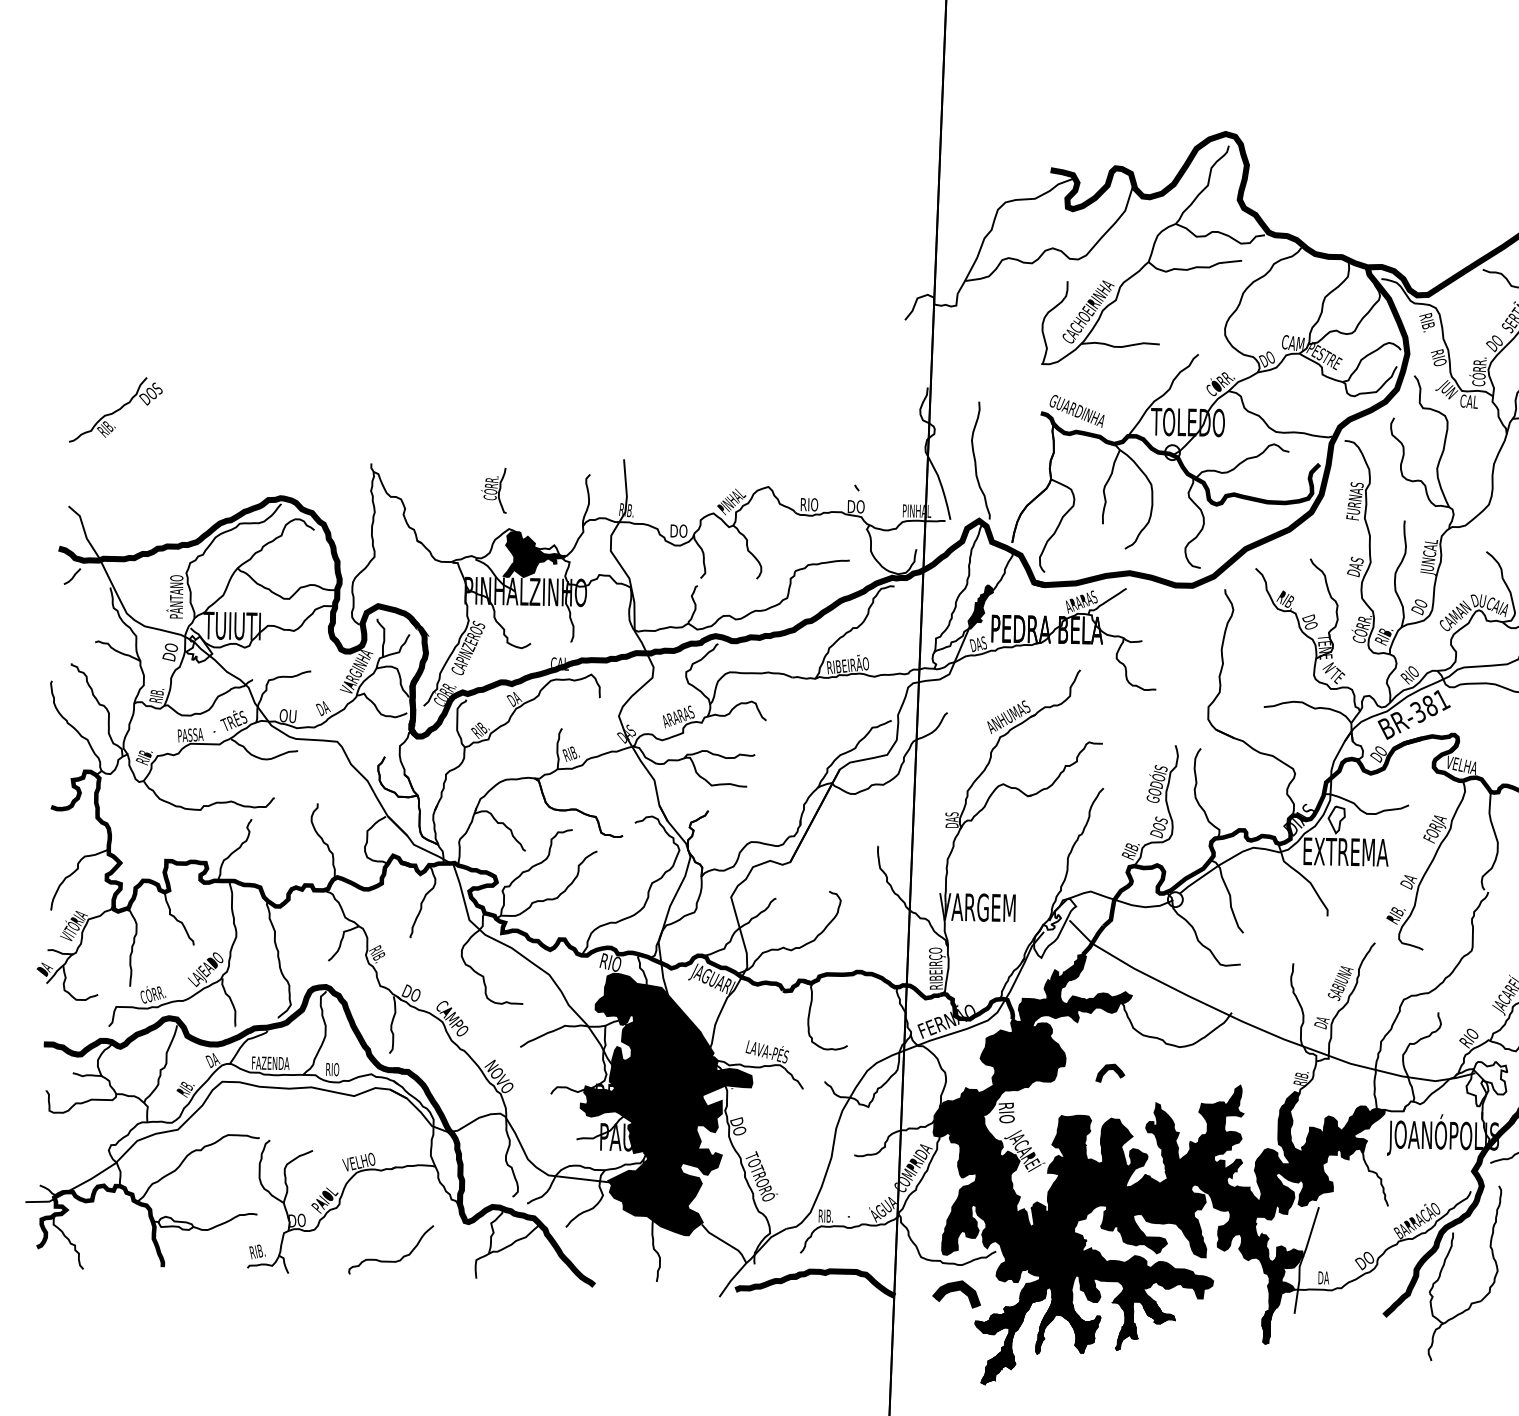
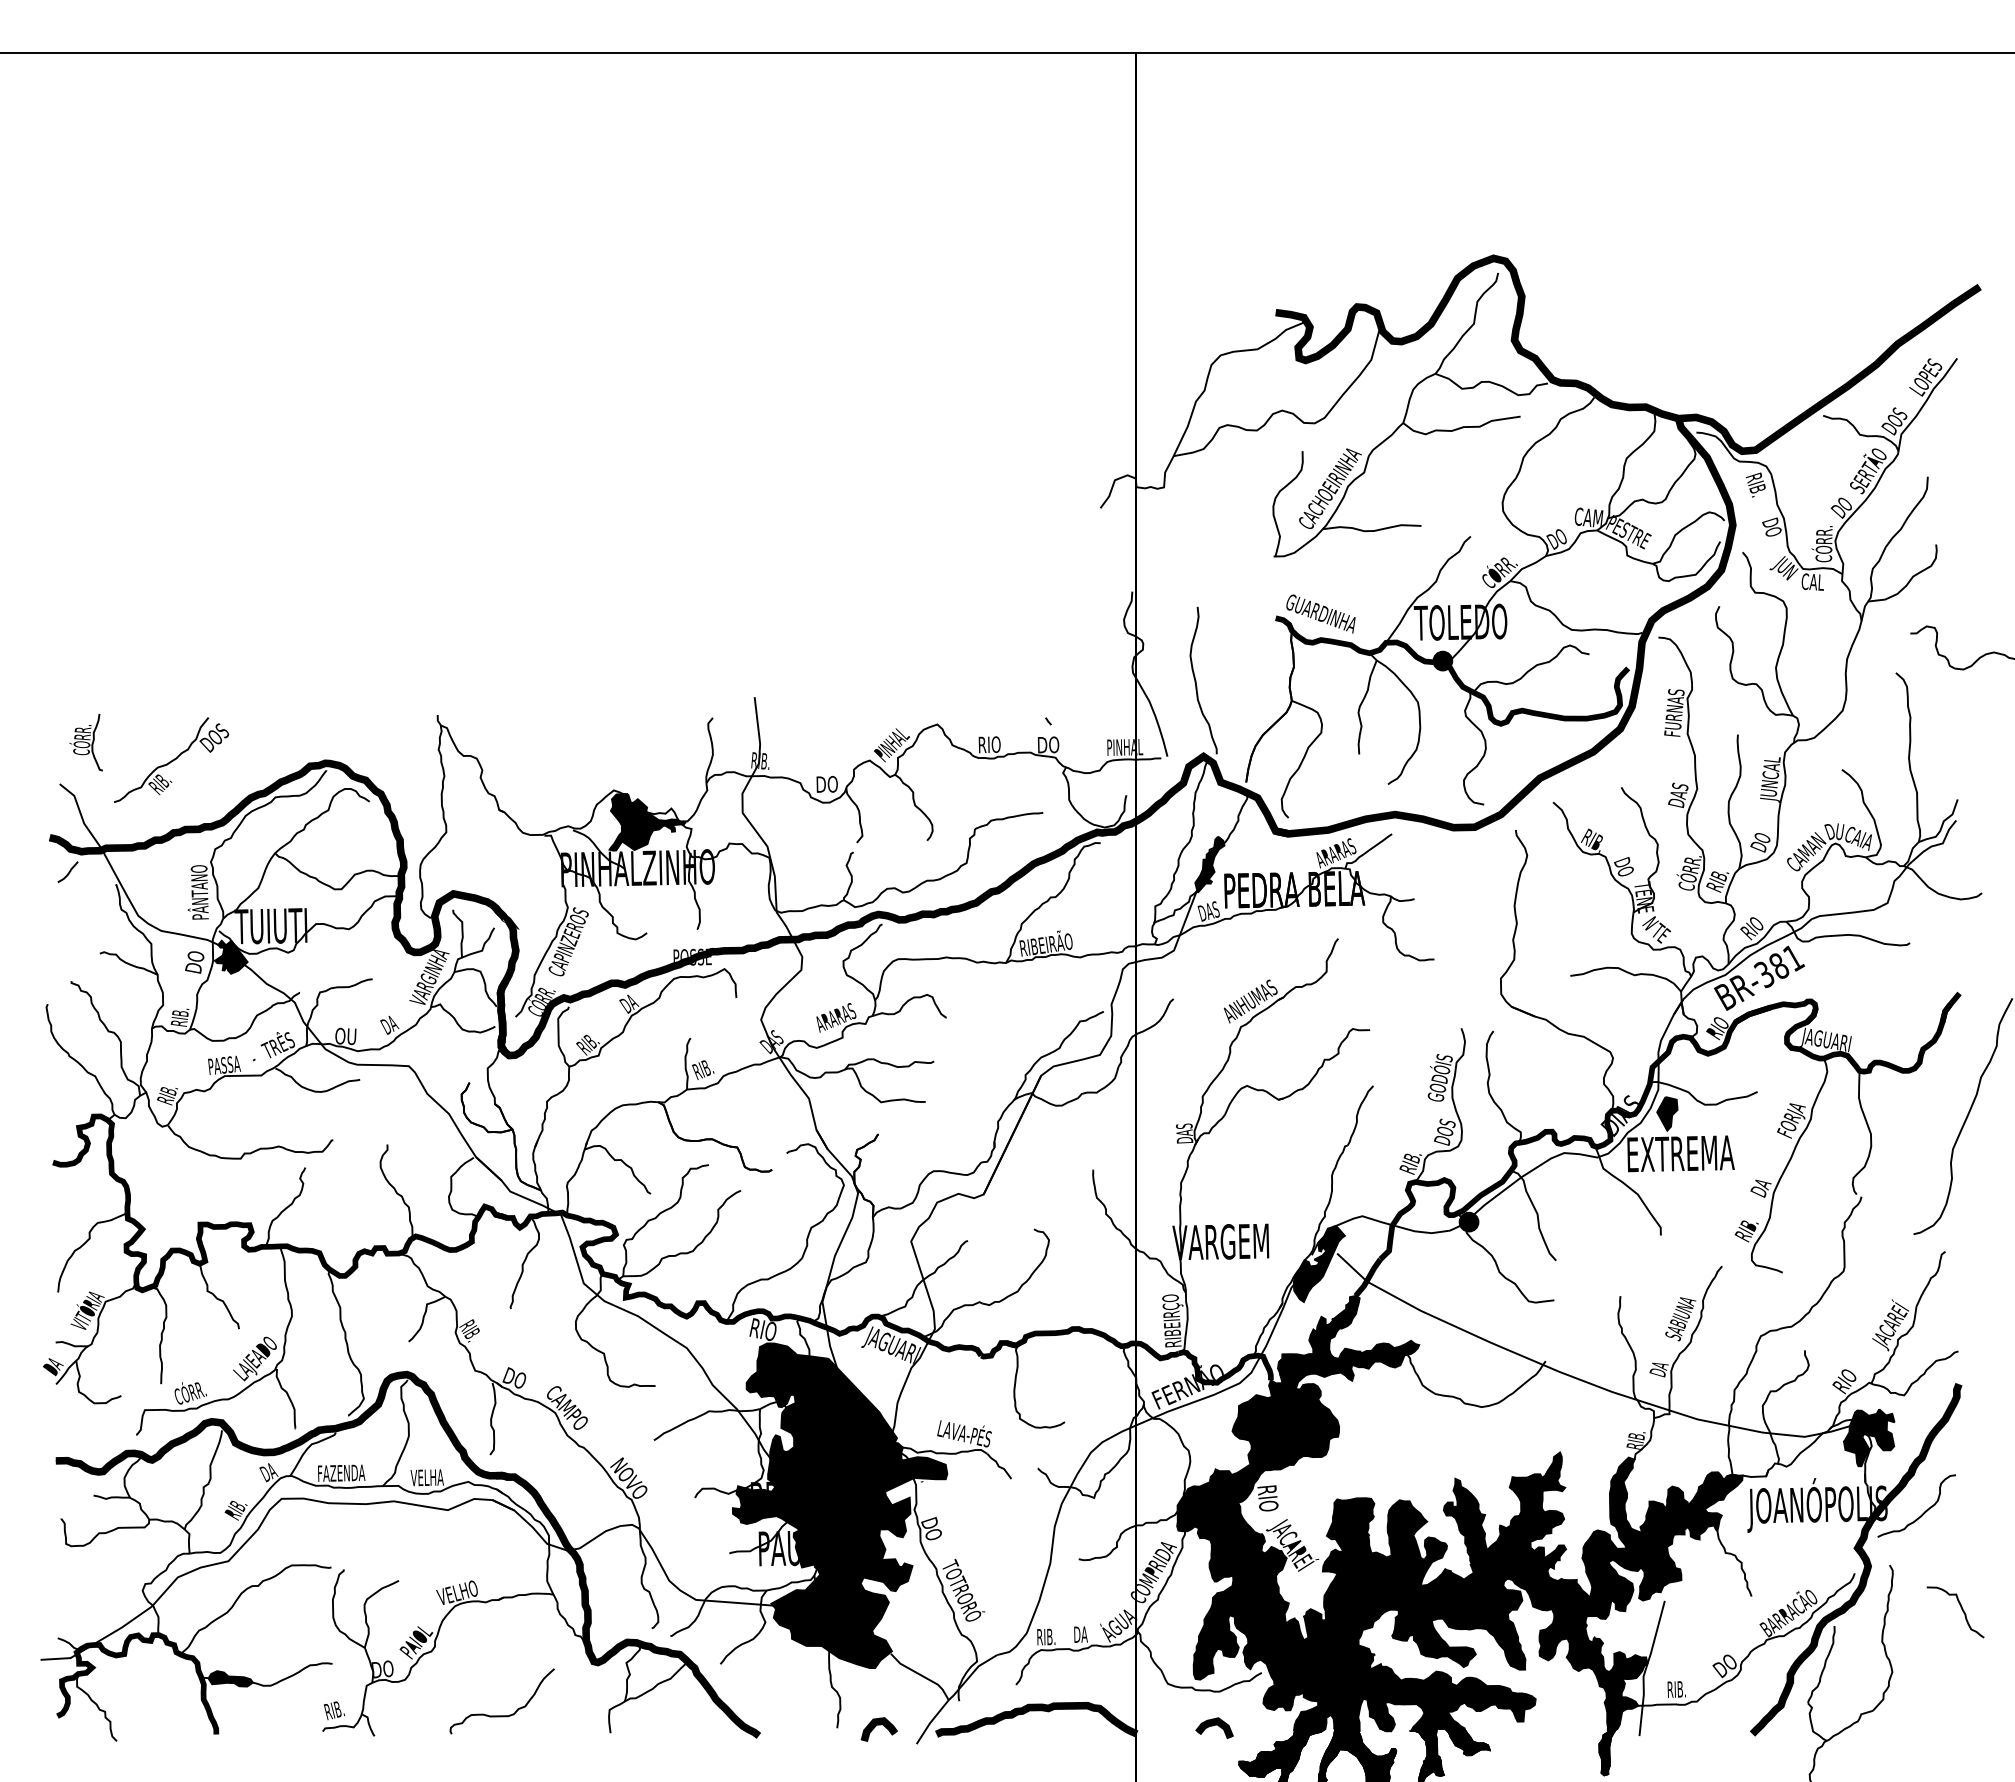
text: (1438, 358) -> (1772, 529), RIO -> DO
part: (116, 409) -> (171, 759), moved
fill: (1172, 452) -> (1442, 660), added
part: (493, 490) -> (85, 742), moved
fill: (198, 648) -> (230, 956), added
text: (566, 663) -> (692, 956), CAL -> POSSE
text: (1379, 753) -> (1718, 1028), DO -> RIO
text: (1464, 765) -> (1825, 1039), VELHA -> JAGUARI
fill: (1336, 819) -> (1667, 1113), added
fill: (1174, 899) -> (1468, 1221), added
fill: (1054, 927) -> (1318, 1263), added
text: (338, 1069) -> (426, 1477), RIO -> VELHA
part: (1109, 1073) -> (878, 1729), moved
fill: (1486, 1083) -> (1868, 1437), added
text: (853, 1215) -> (1080, 1634), - -> DA
fill: (175, 1223) -> (230, 1678), added
text: (1325, 1277) -> (1676, 1689), DA -> RIB.
part: (956, 1293) -> (1214, 1727), size x0.62

